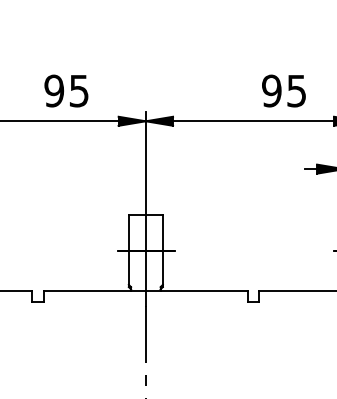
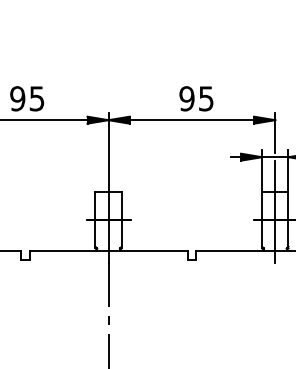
text: (66, 90) -> (27, 98), moved
text: (284, 90) -> (196, 98), moved

